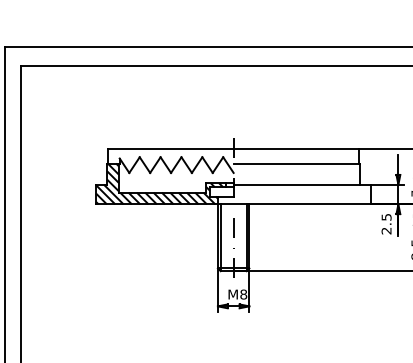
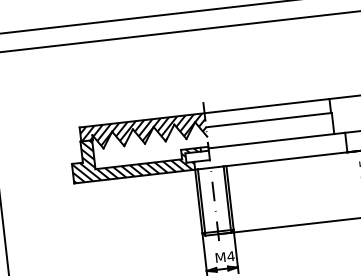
hatch: (170, 160) -> (143, 131), added
text: (243, 294) -> (230, 256), M8 -> M4

